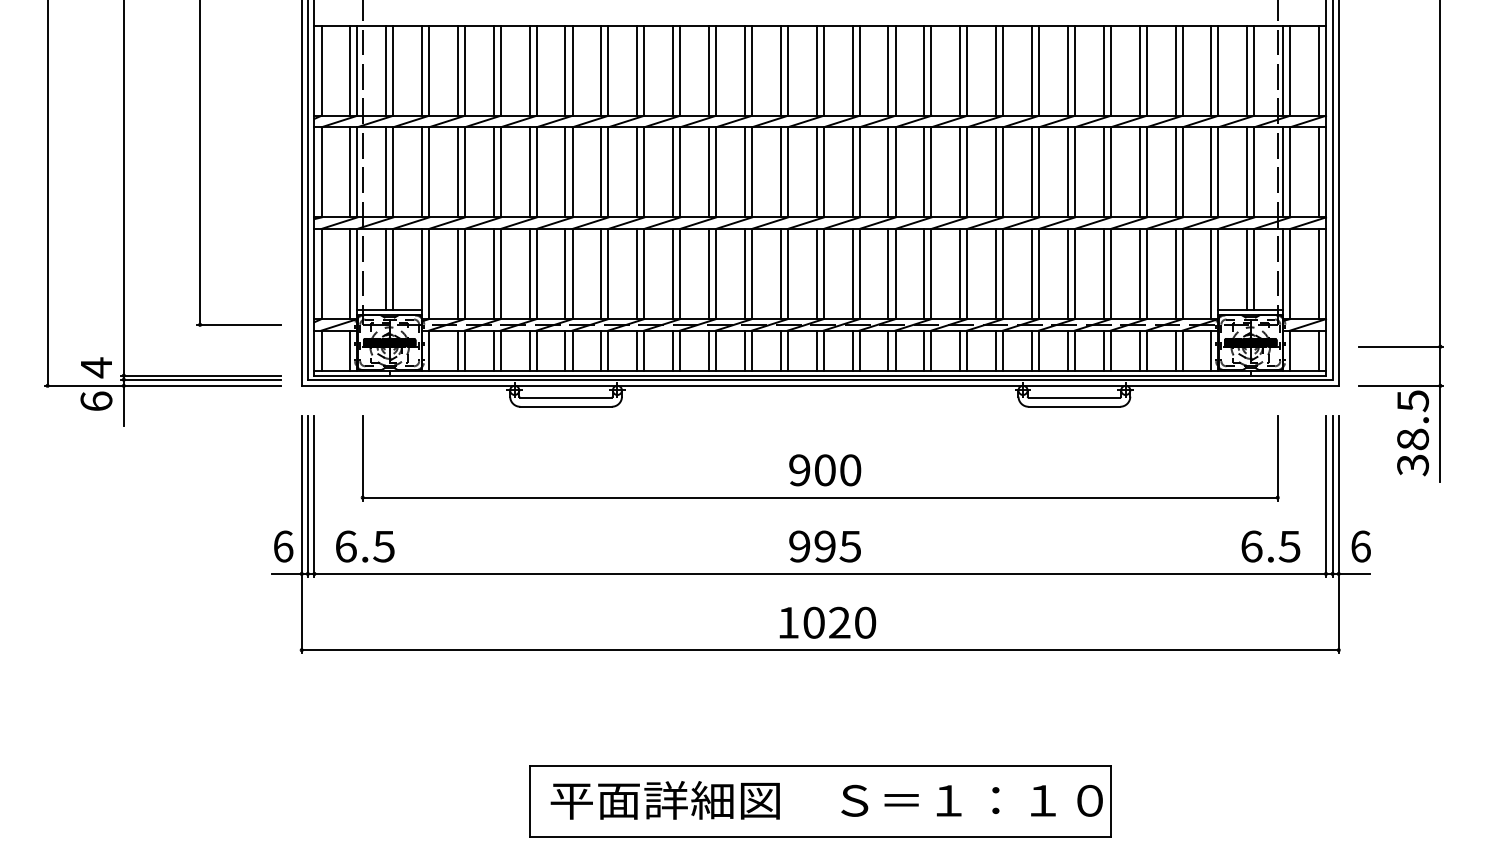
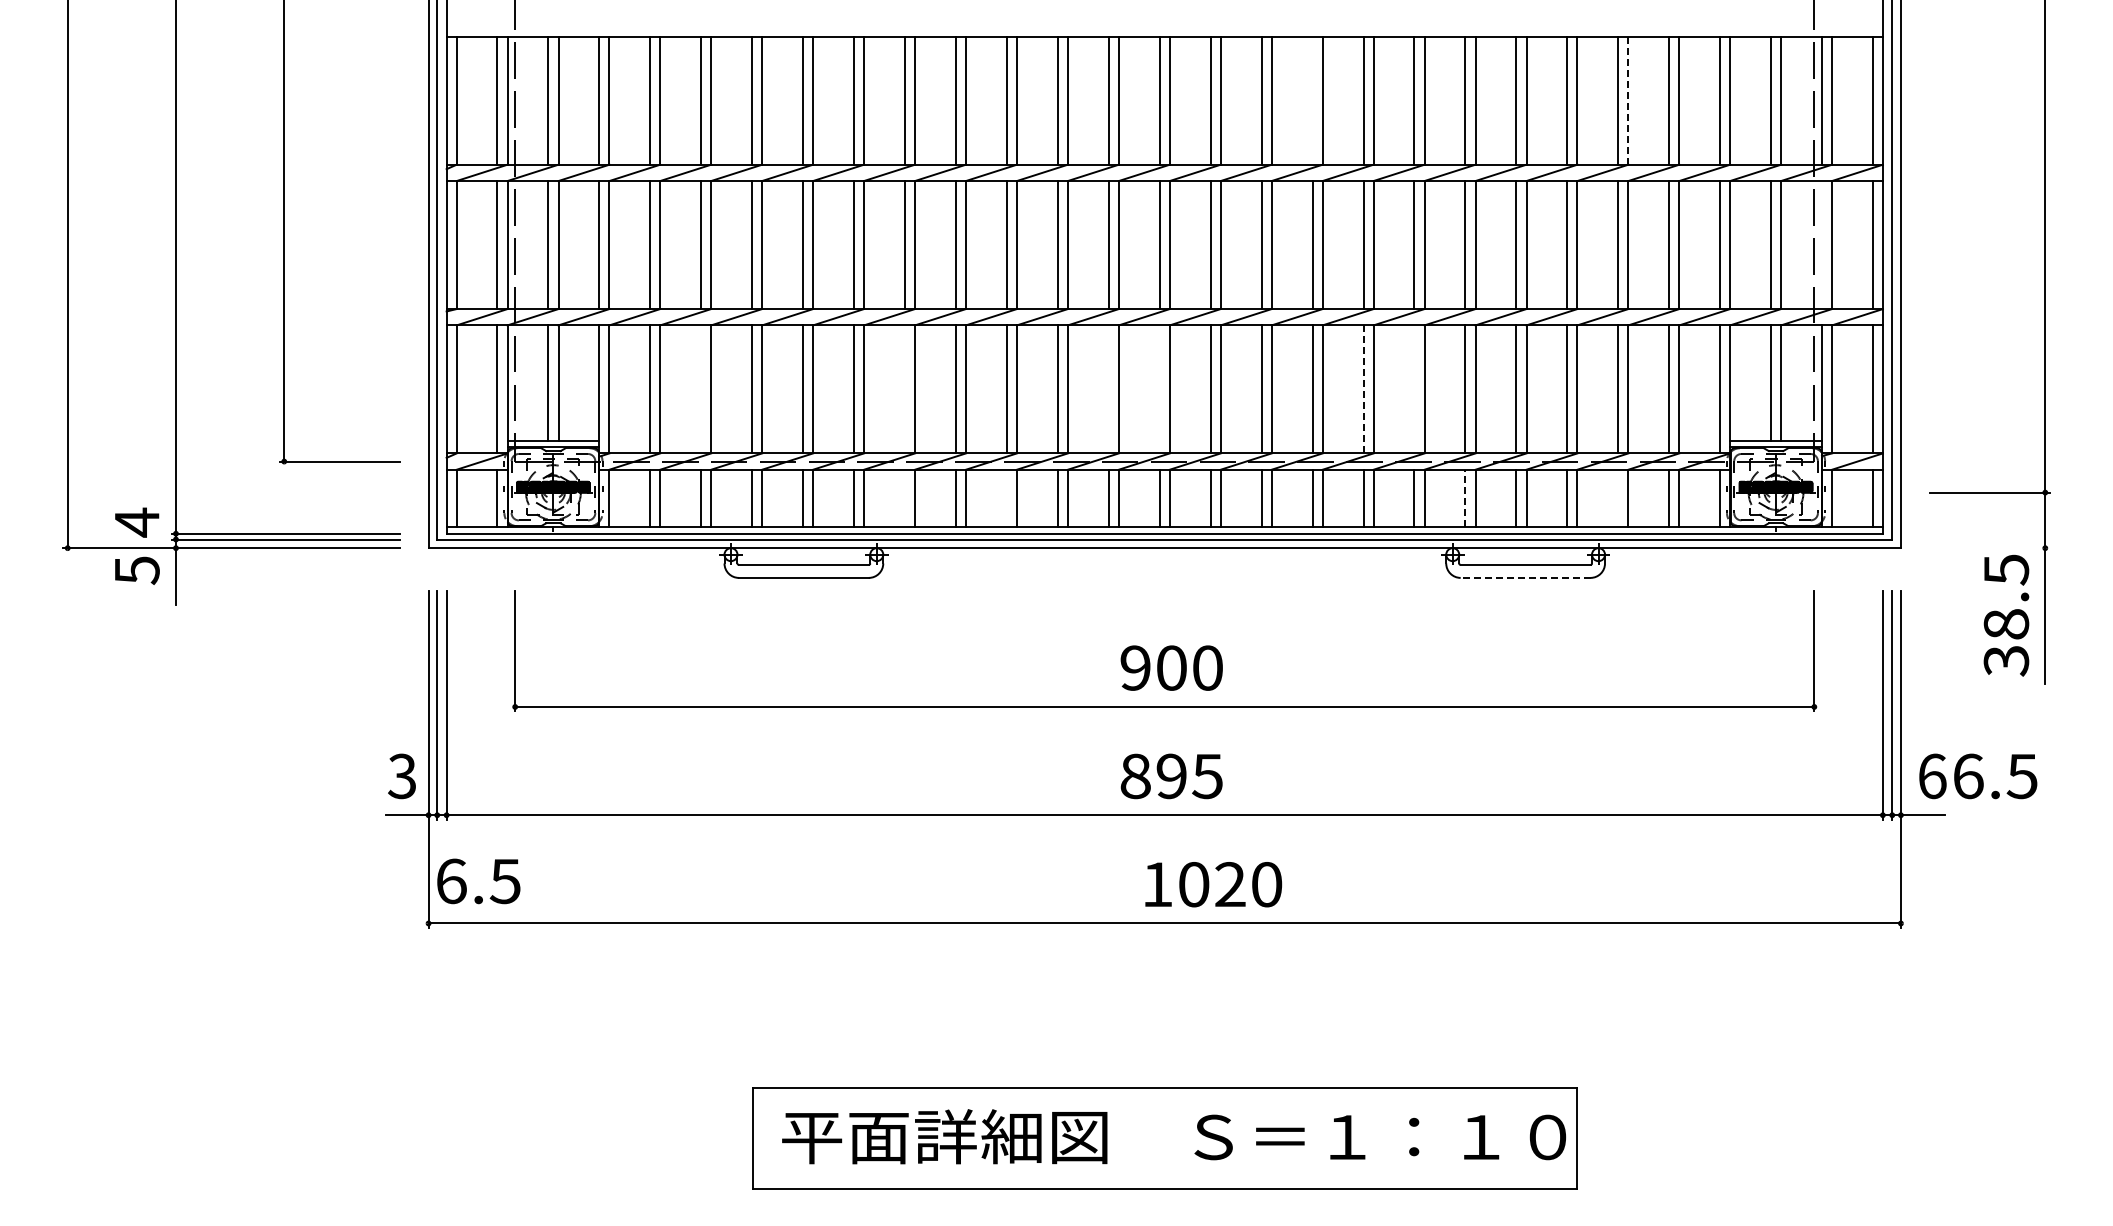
line: (924, 70) -> (1312, 100), removed
line: (1146, 70) -> (1628, 100), solid -> dashed
line: (1282, 172) -> (1821, 245), removed
line: (960, 273) -> (1363, 388), solid -> dashed
line: (493, 274) -> (701, 389), removed
line: (636, 274) -> (904, 389), removed
line: (780, 274) -> (1108, 389), removed
line: (816, 274) -> (1159, 389), removed
line: (996, 274) -> (1414, 389), removed
line: (636, 350) -> (904, 498), removed
line: (708, 350) -> (1006, 498), removed
line: (1032, 350) -> (1465, 498), solid -> dashed
line: (1139, 350) -> (1618, 498), removed
line: (1401, 386) -> (1989, 548), removed
text: (96, 401) -> (136, 570), 6 -> 5
line: (1074, 406) -> (1525, 577), solid -> dashed
text: (283, 546) -> (402, 776), 6 -> 3
text: (365, 546) -> (478, 881), moved
text: (799, 546) -> (1135, 776), 995 -> 895
text: (1270, 546) -> (1995, 776), moved
text: (827, 622) -> (1213, 884), moved

